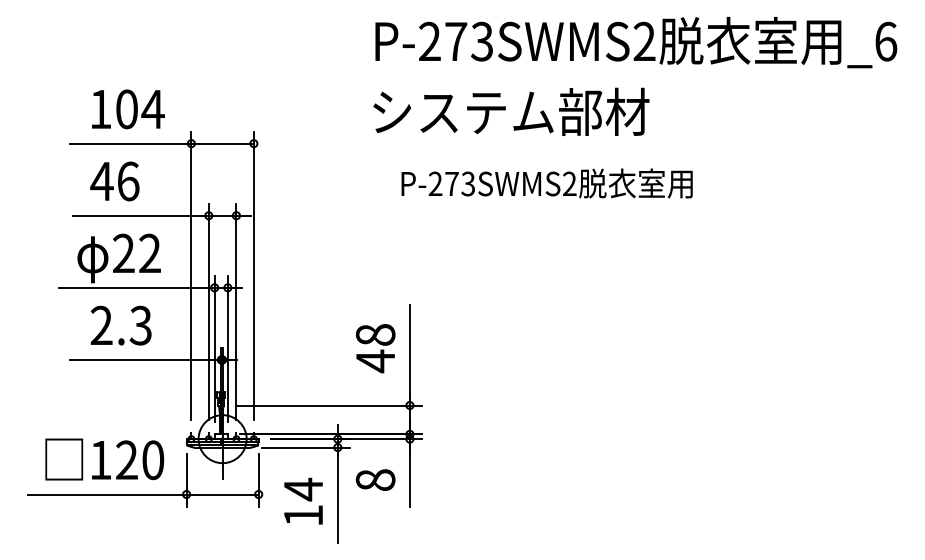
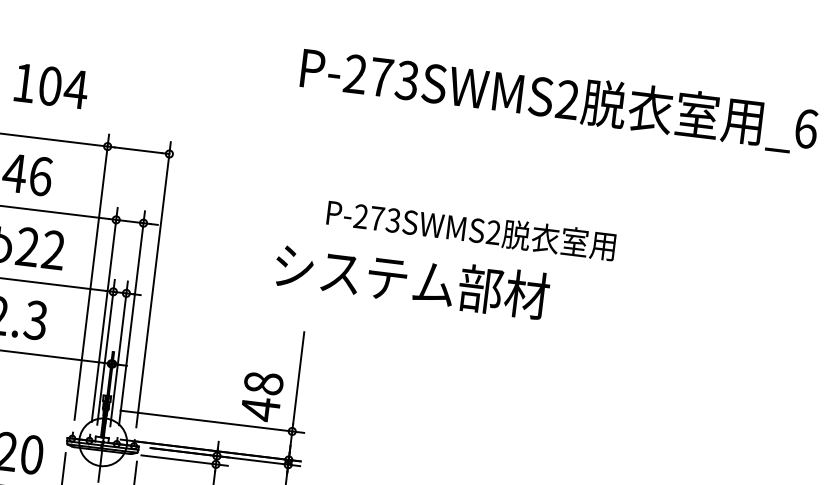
text: (128, 109) -> (51, 86), moved
text: (511, 111) -> (412, 280), moved
text: (546, 183) -> (470, 229), moved
text: (375, 348) -> (261, 396), moved

